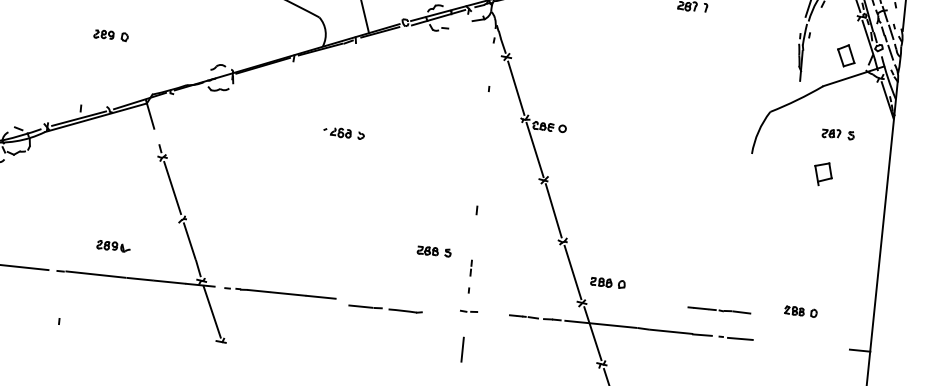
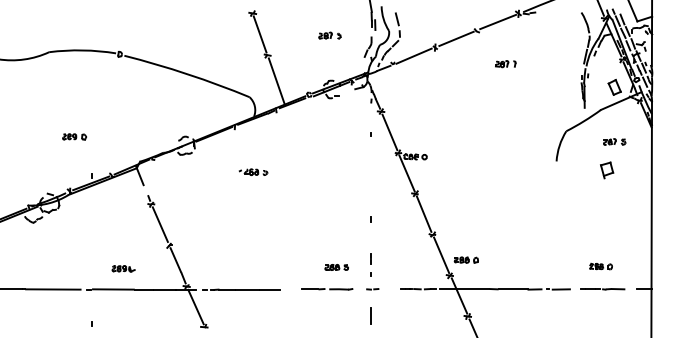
part: (111, 34) -> (74, 136), moved
part: (344, 132) -> (253, 171), moved
part: (433, 251) -> (336, 267), moved
line: (383, 309) -> (325, 289), moved
line: (718, 310) -> (602, 289), moved

